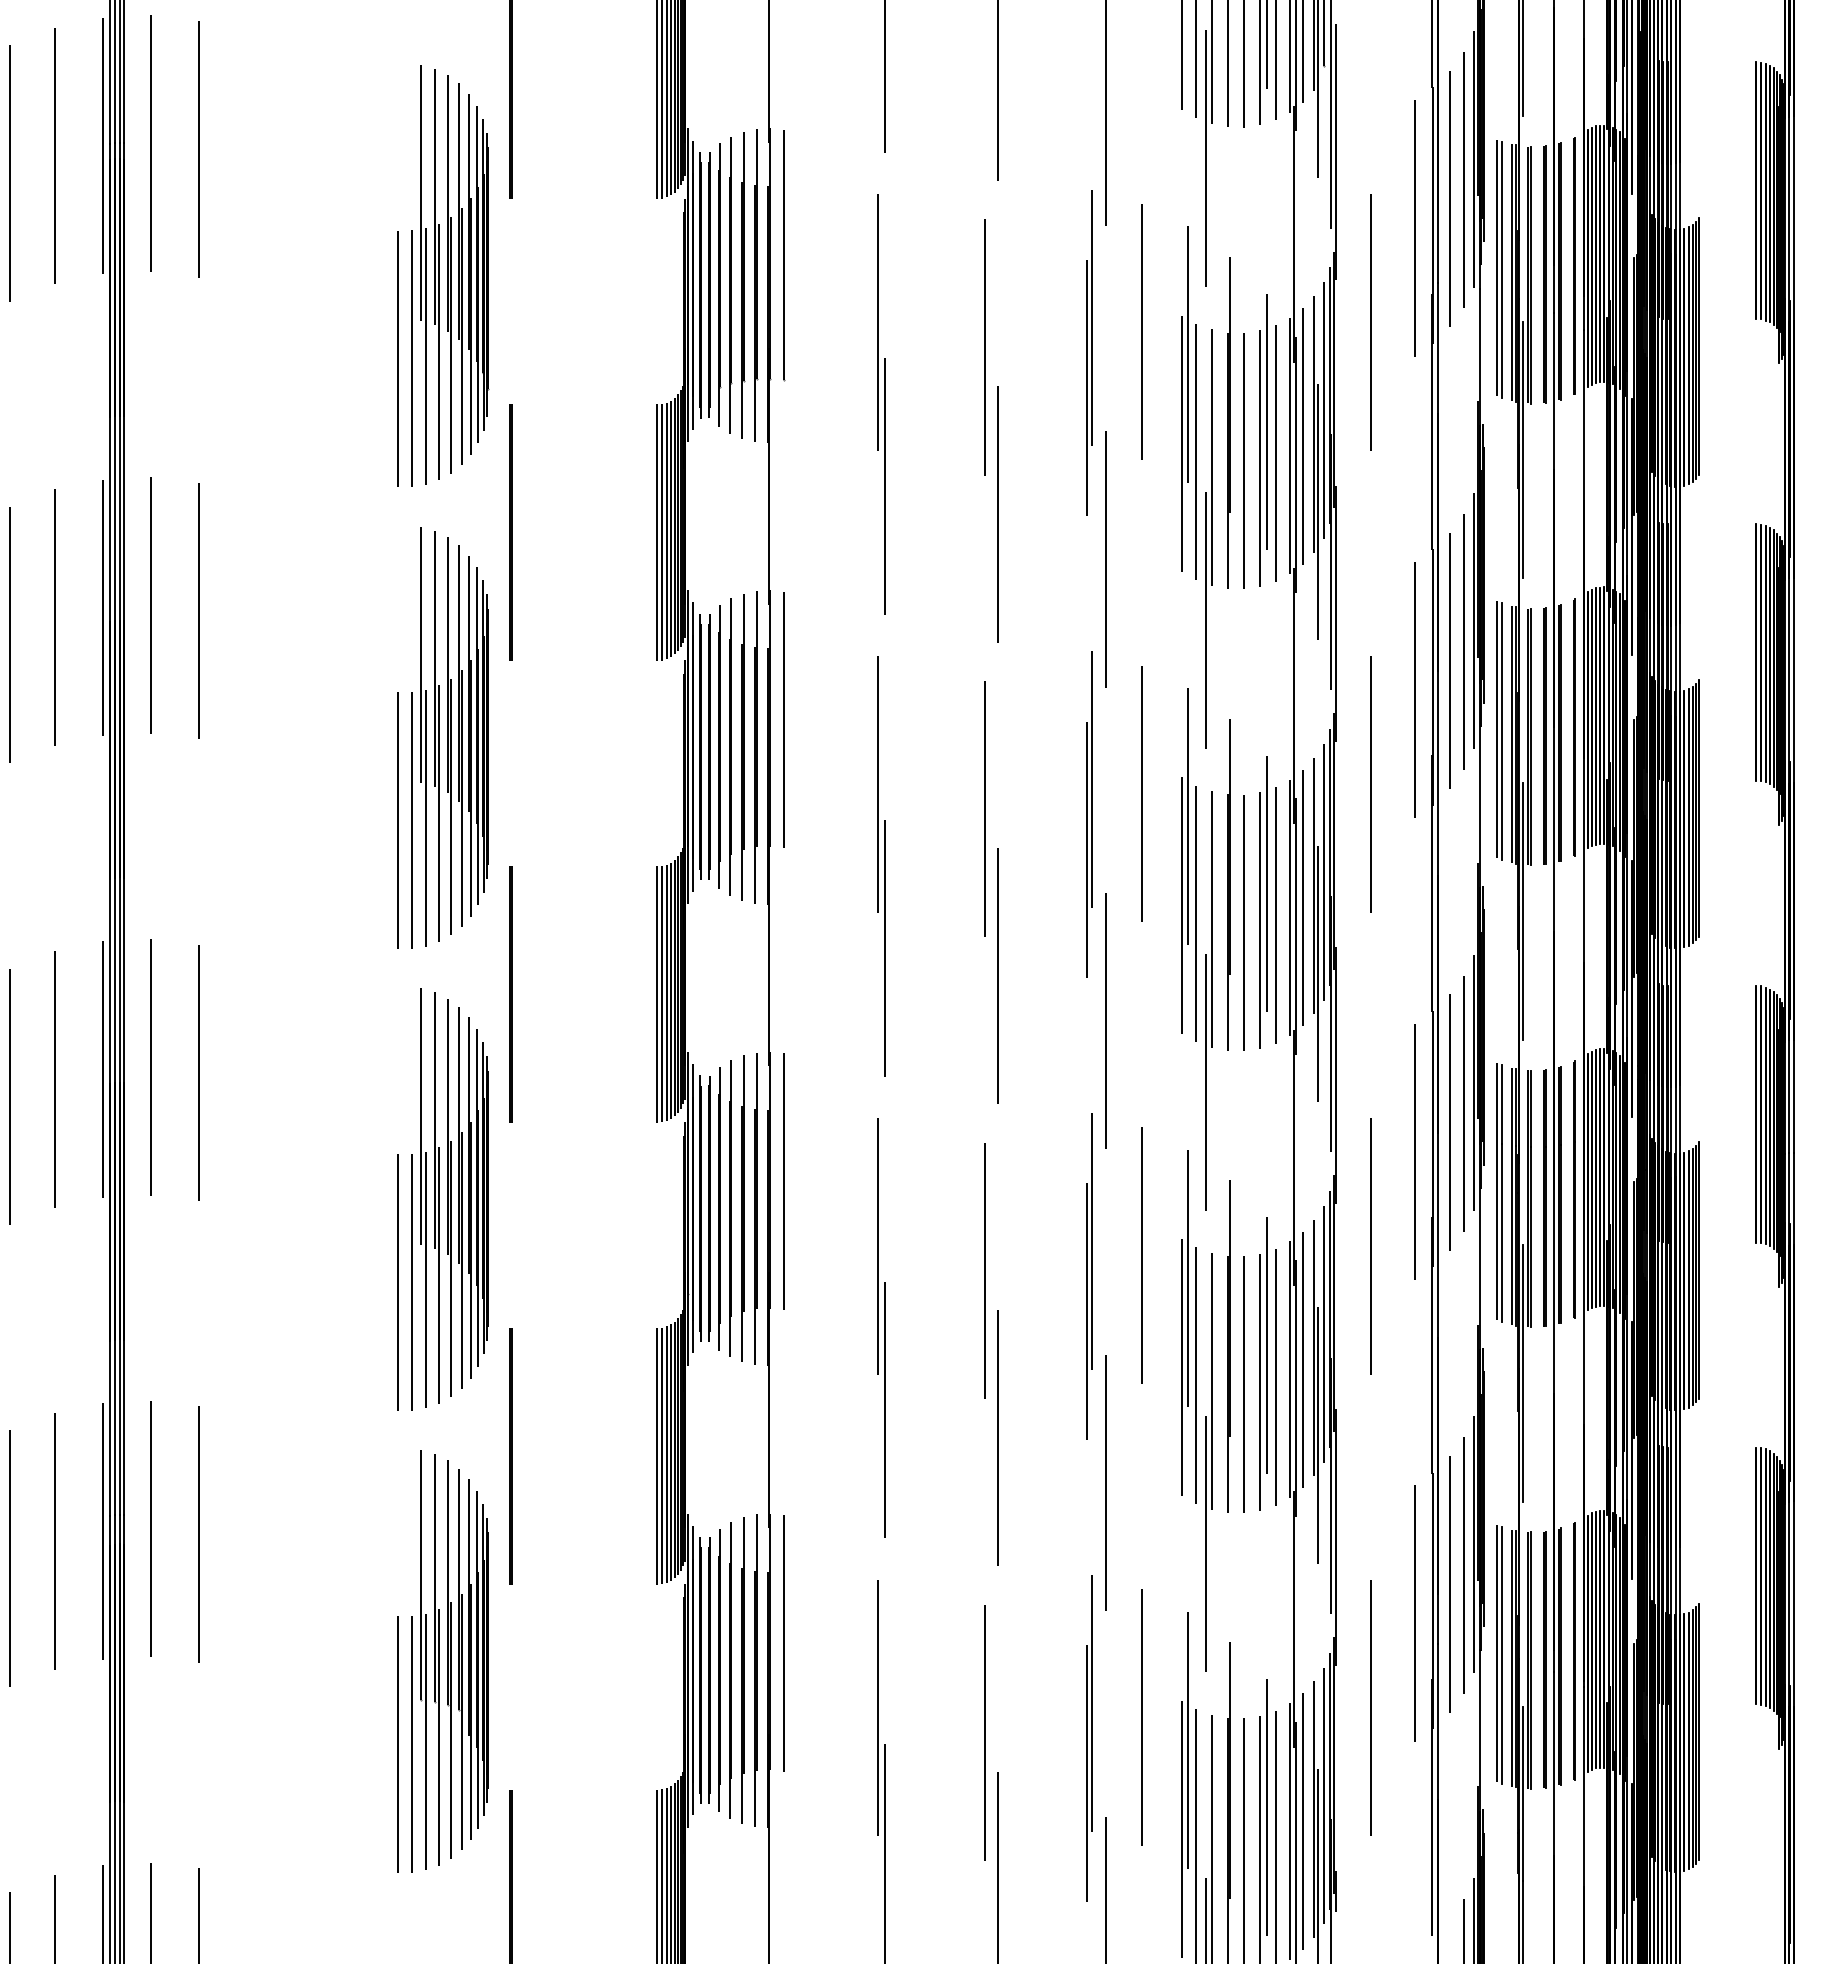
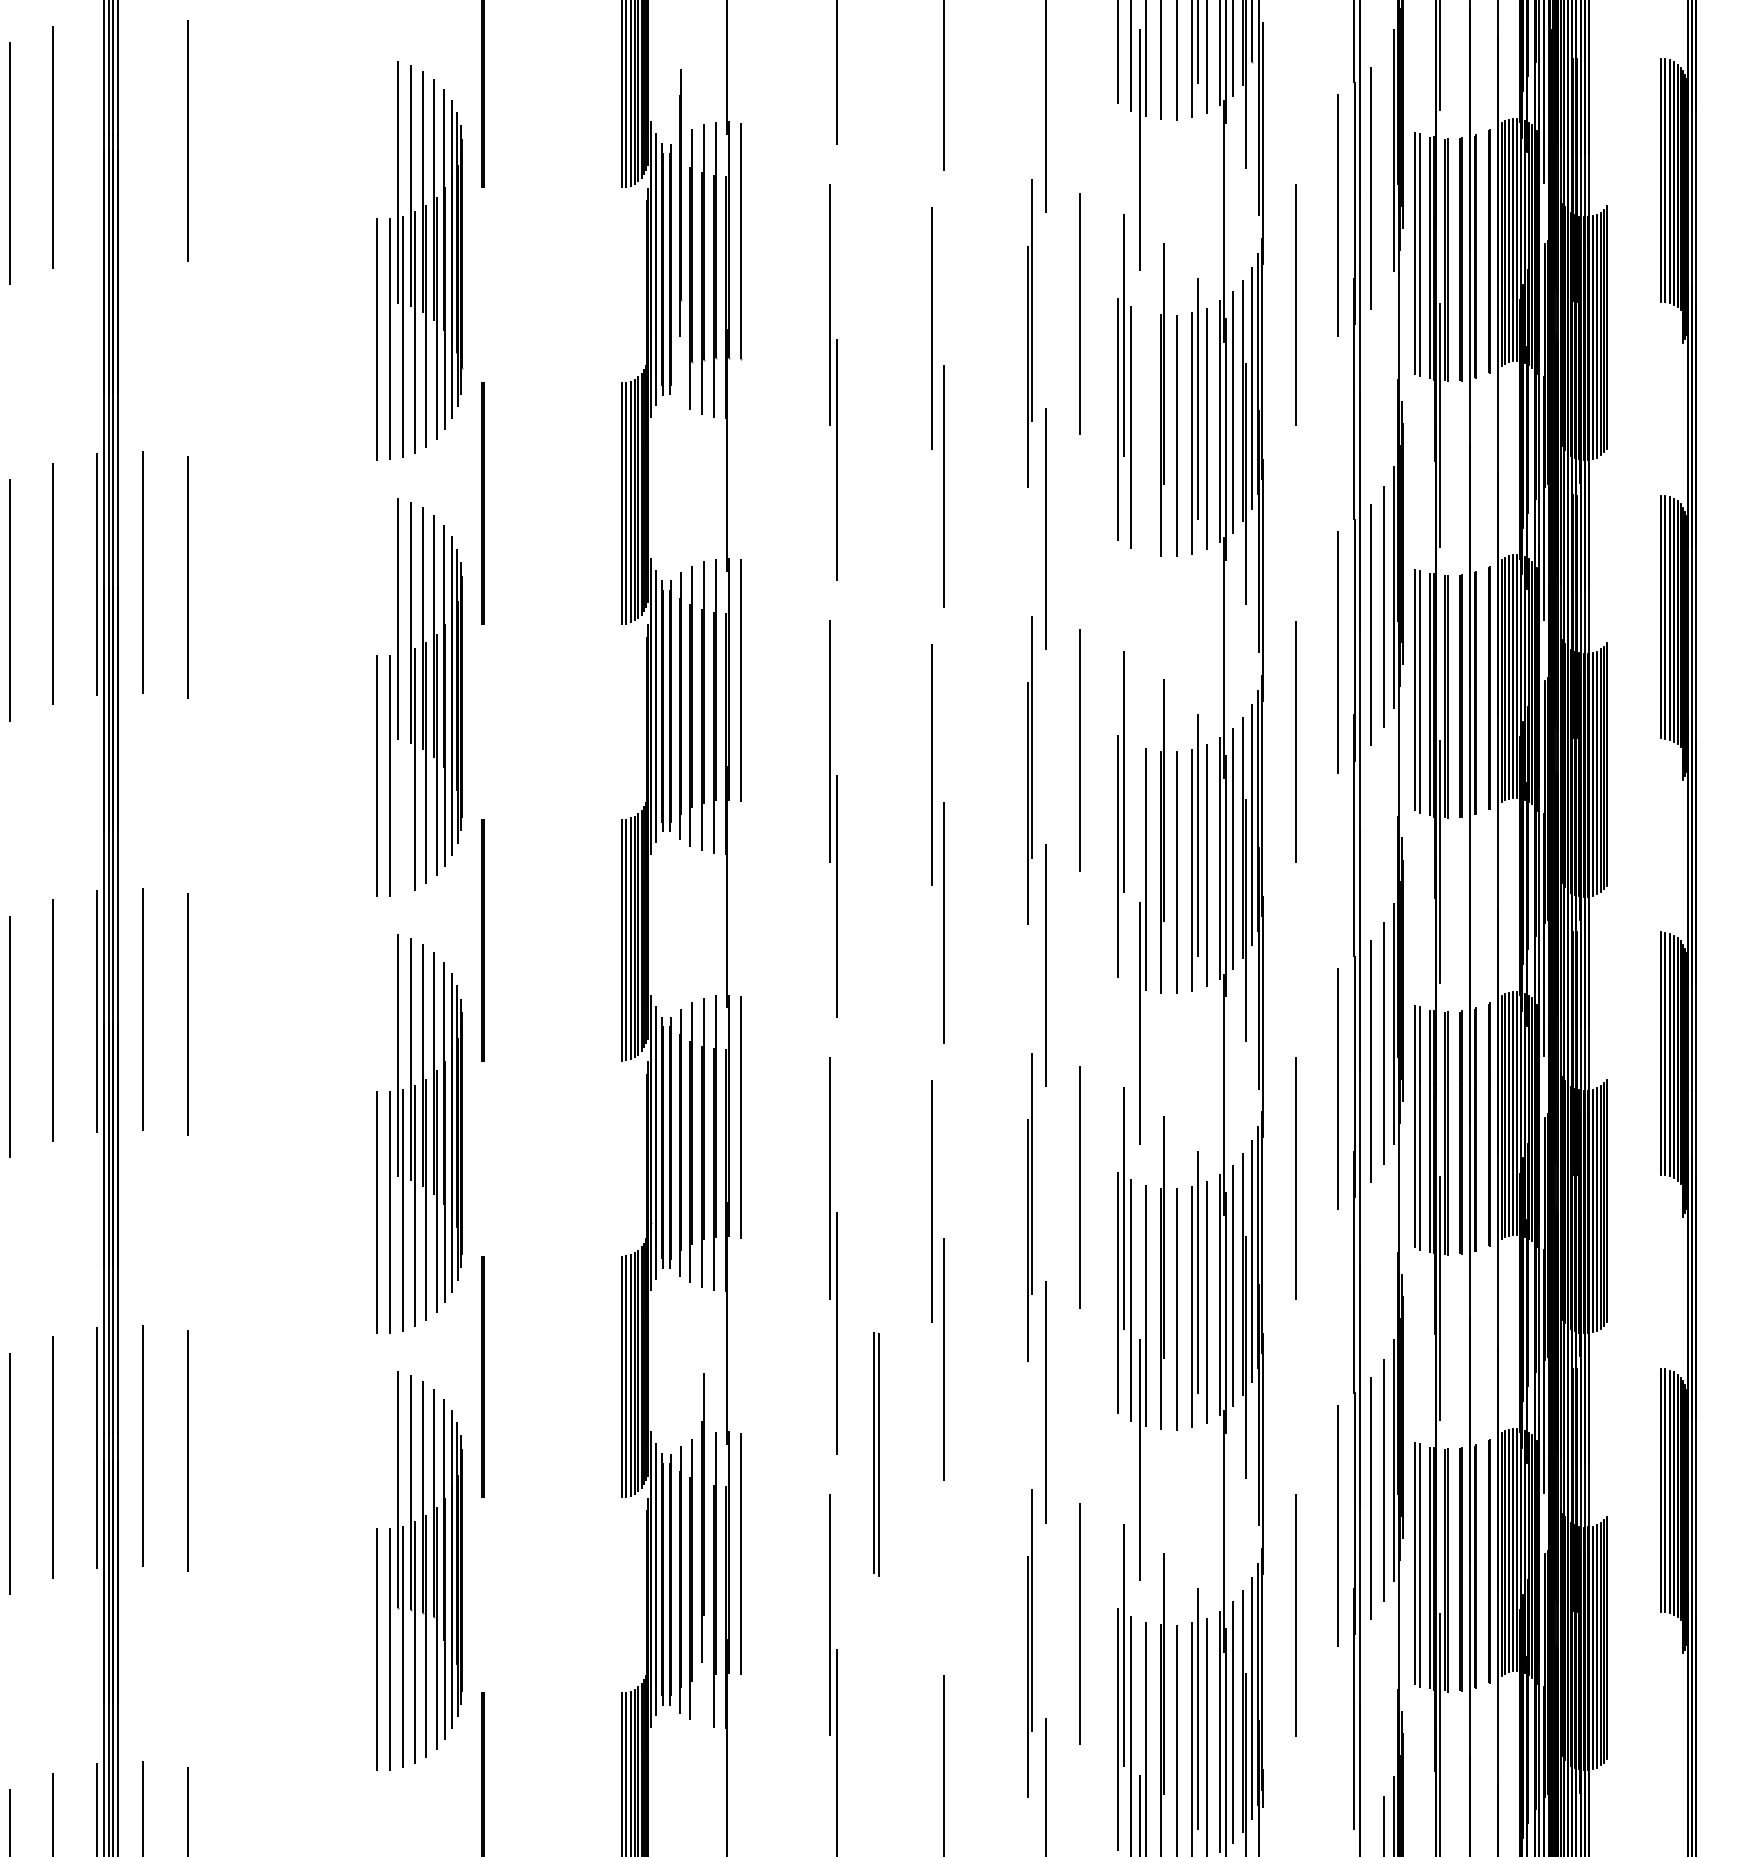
line: (151, 143) -> (143, 135), removed
line: (102, 145) -> (97, 137), removed
line: (1463, 179) -> (1384, 169), removed
line: (719, 284) -> (680, 202), moved
part: (1208, 538) -> (1142, 509), removed
line: (425, 817) -> (402, 772), removed
line: (1196, 913) -> (1131, 863), removed
part: (927, 1537) -> (877, 1453), added
line: (742, 1670) -> (702, 1518), moved
line: (984, 1732) -> (931, 1638), removed

